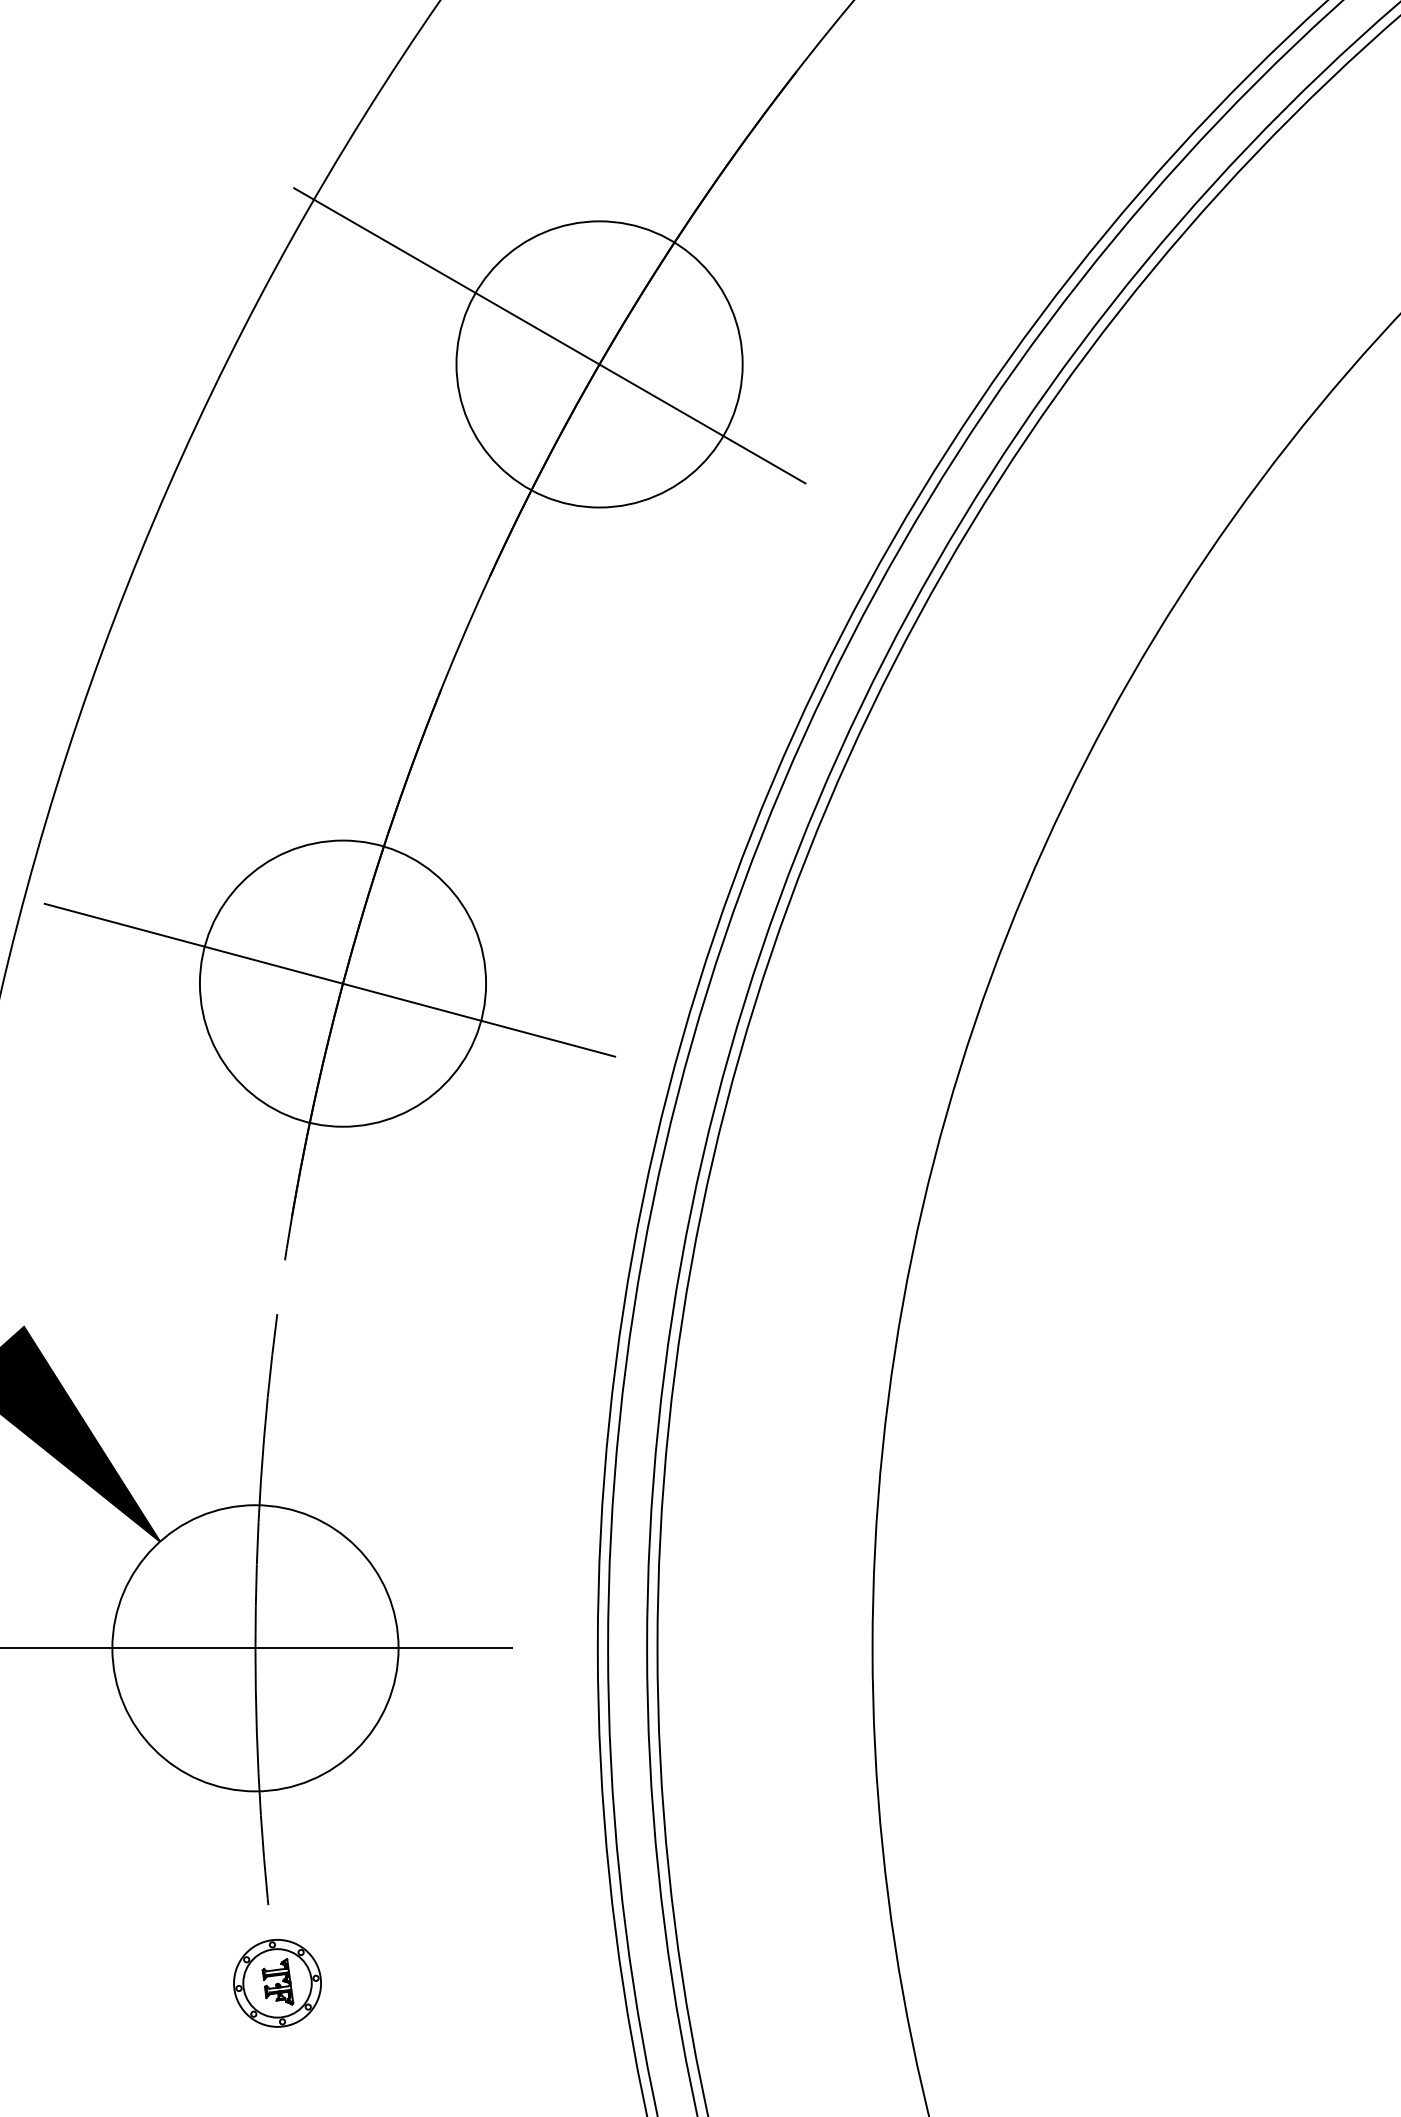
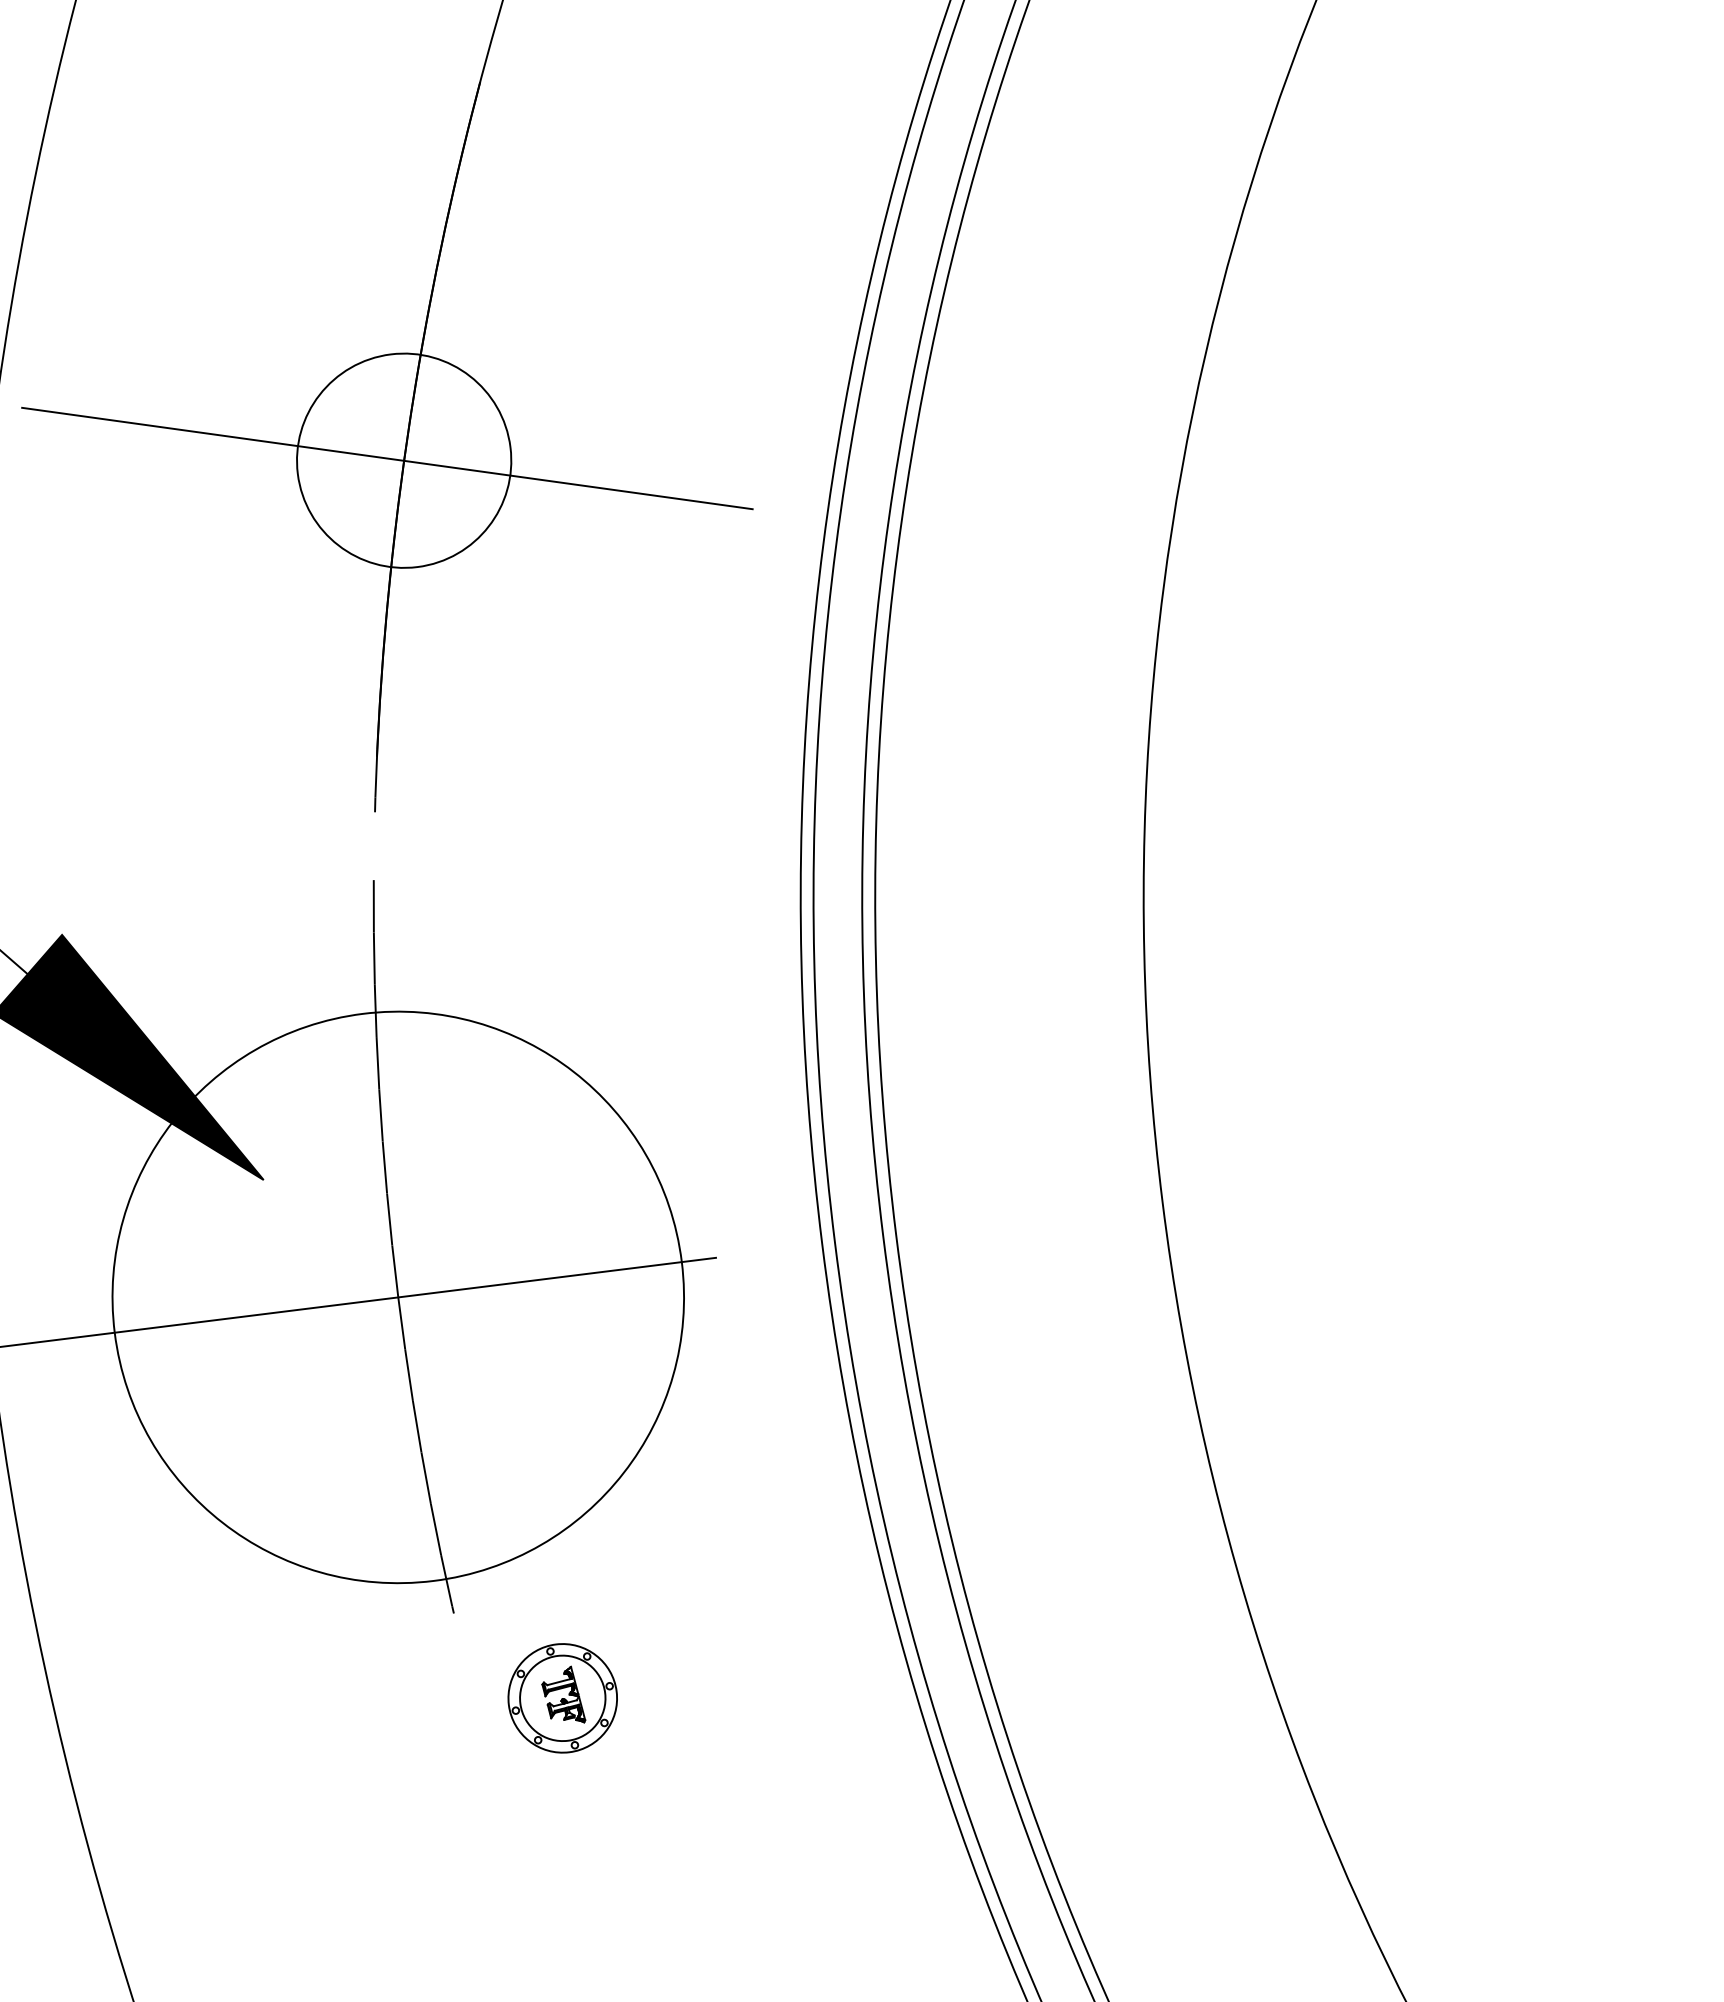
circle: (342, 983) -> (403, 460), size x0.6
circle: (255, 1648) -> (398, 1297), size x1.6
part: (277, 1983) -> (562, 1698), moved

